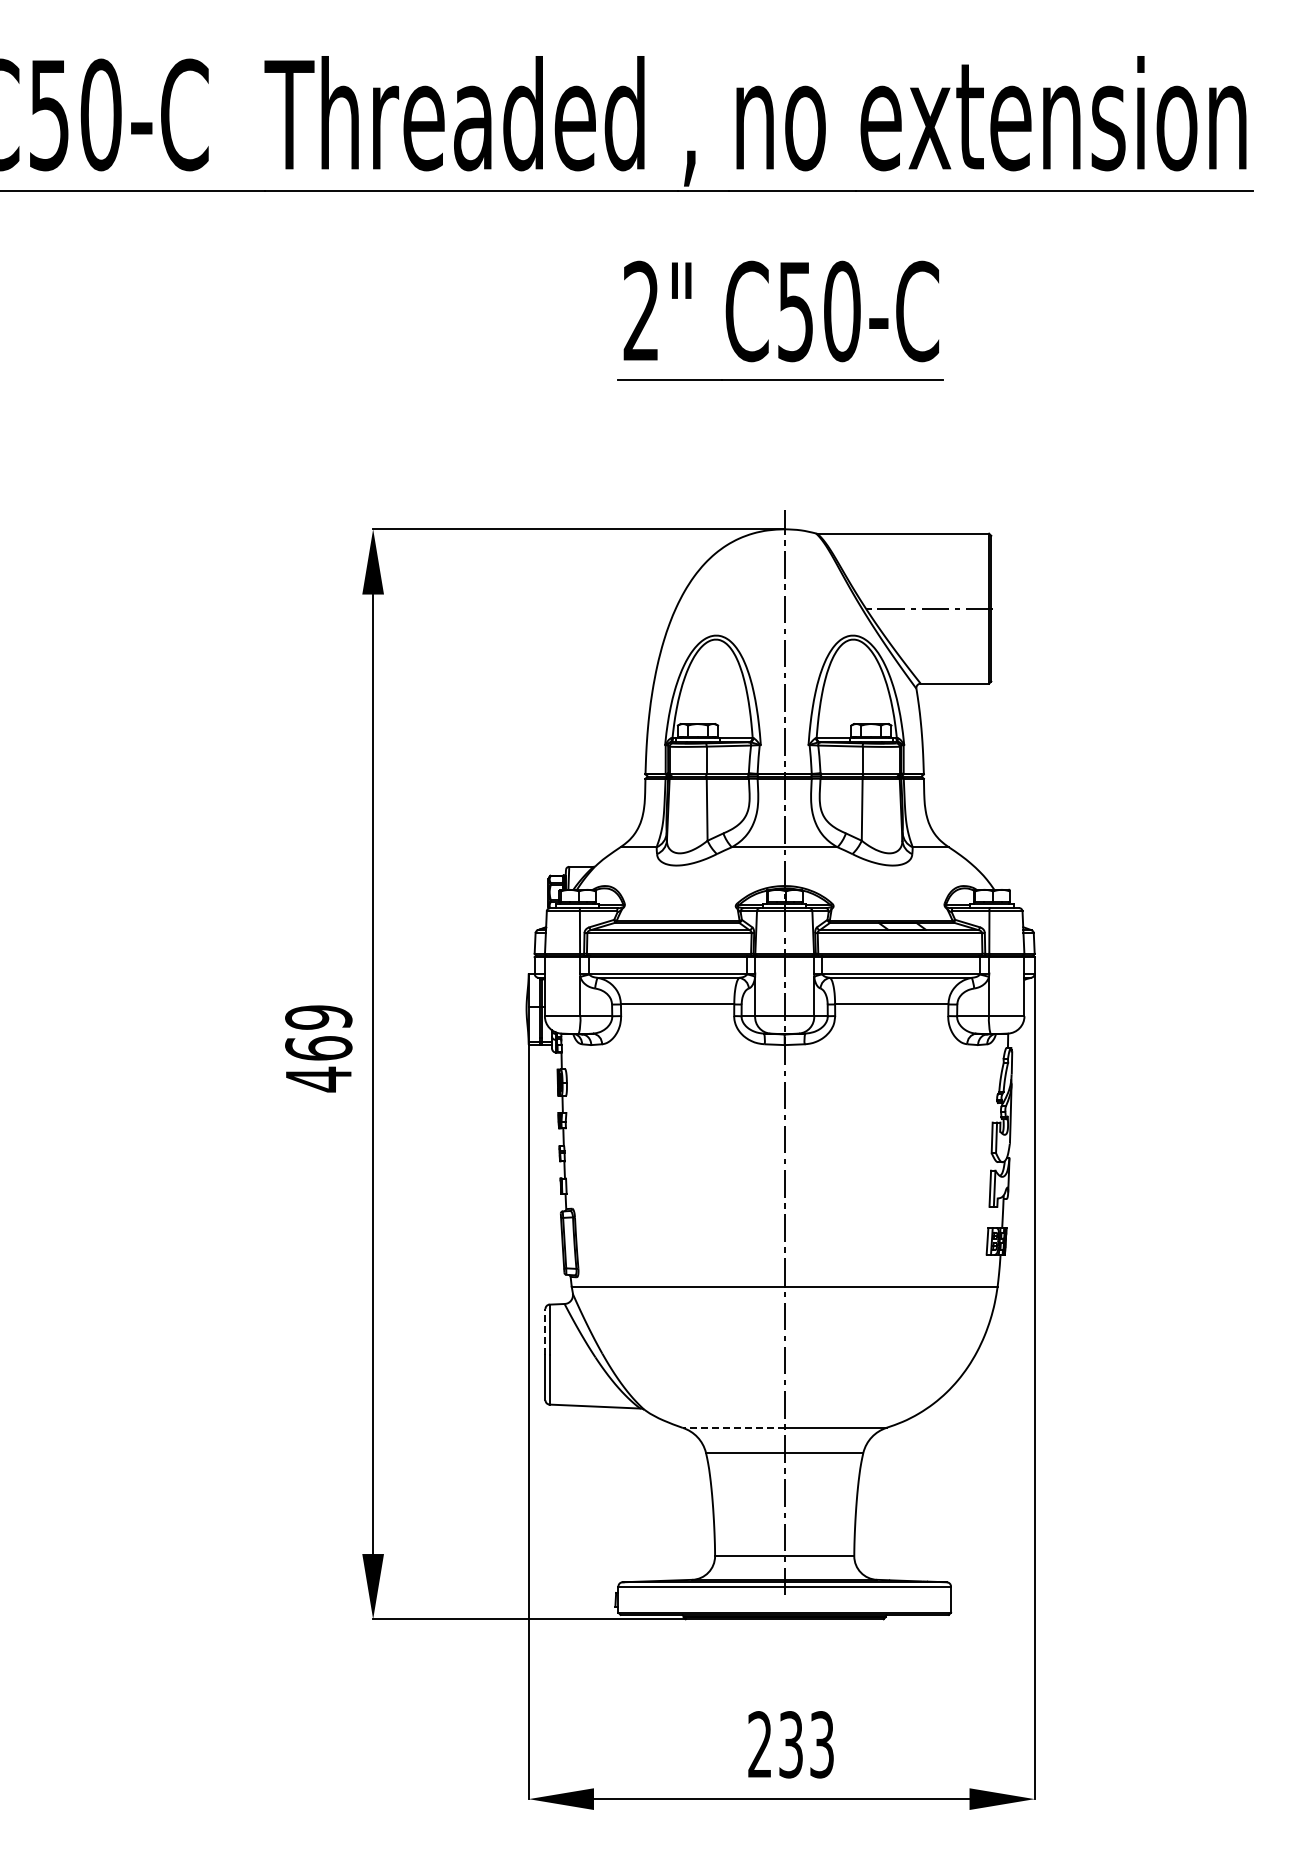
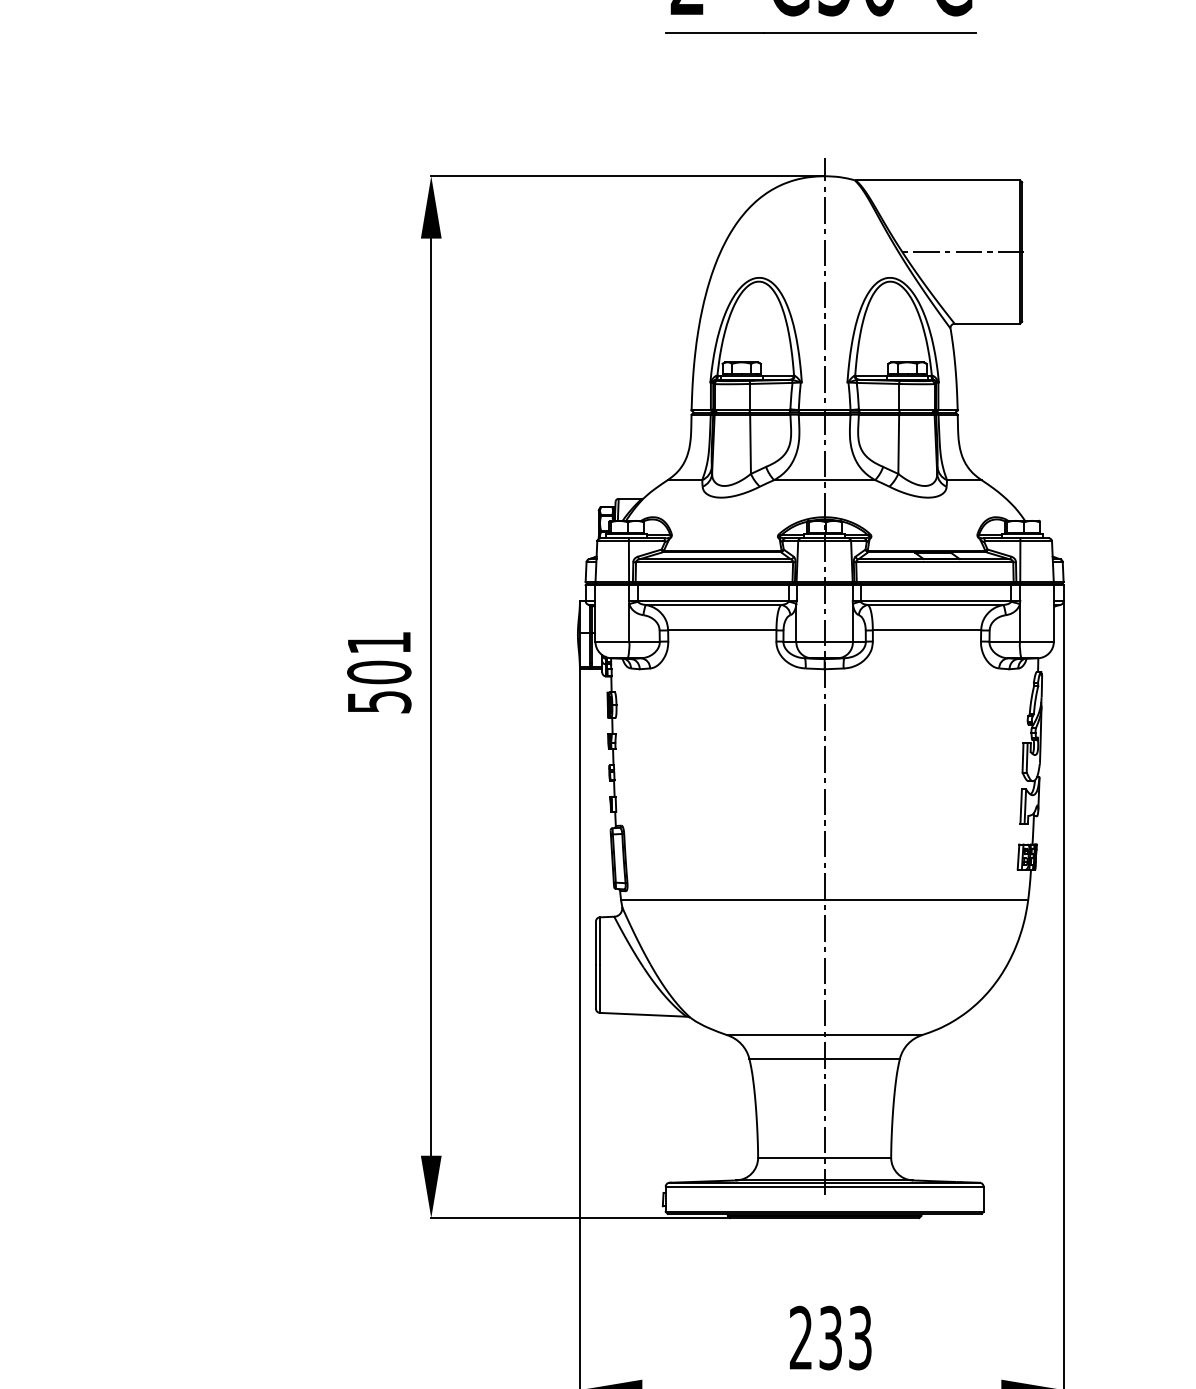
text: (318, 1048) -> (379, 672), 469 -> 501
line: (545, 1331) -> (596, 943), dashed -> solid
line: (733, 1427) -> (775, 1034), dashed -> solid

